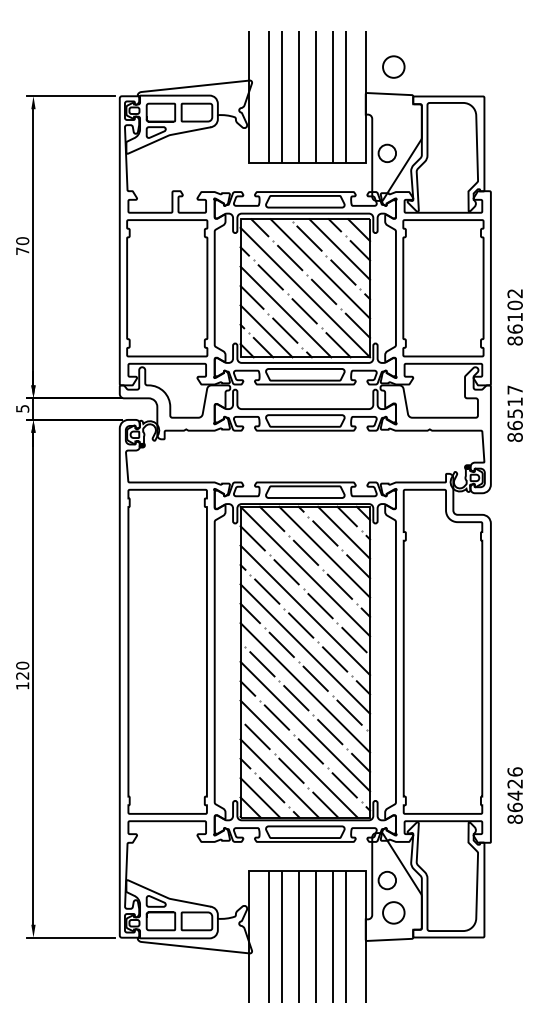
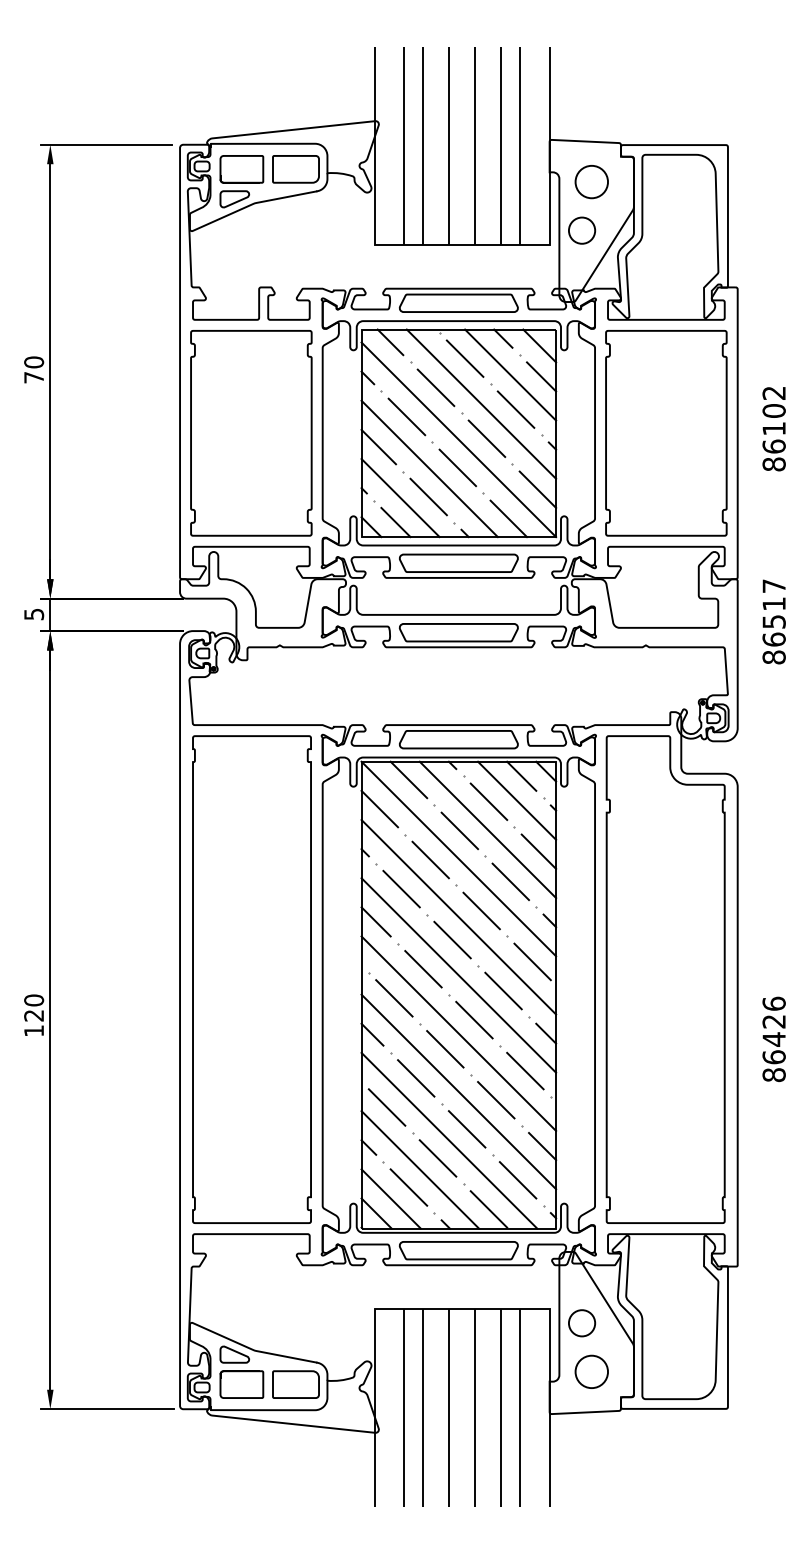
circle: (393, 66) -> (591, 181), moved
text: (514, 317) -> (773, 429), moved
text: (514, 795) -> (773, 1039), moved

